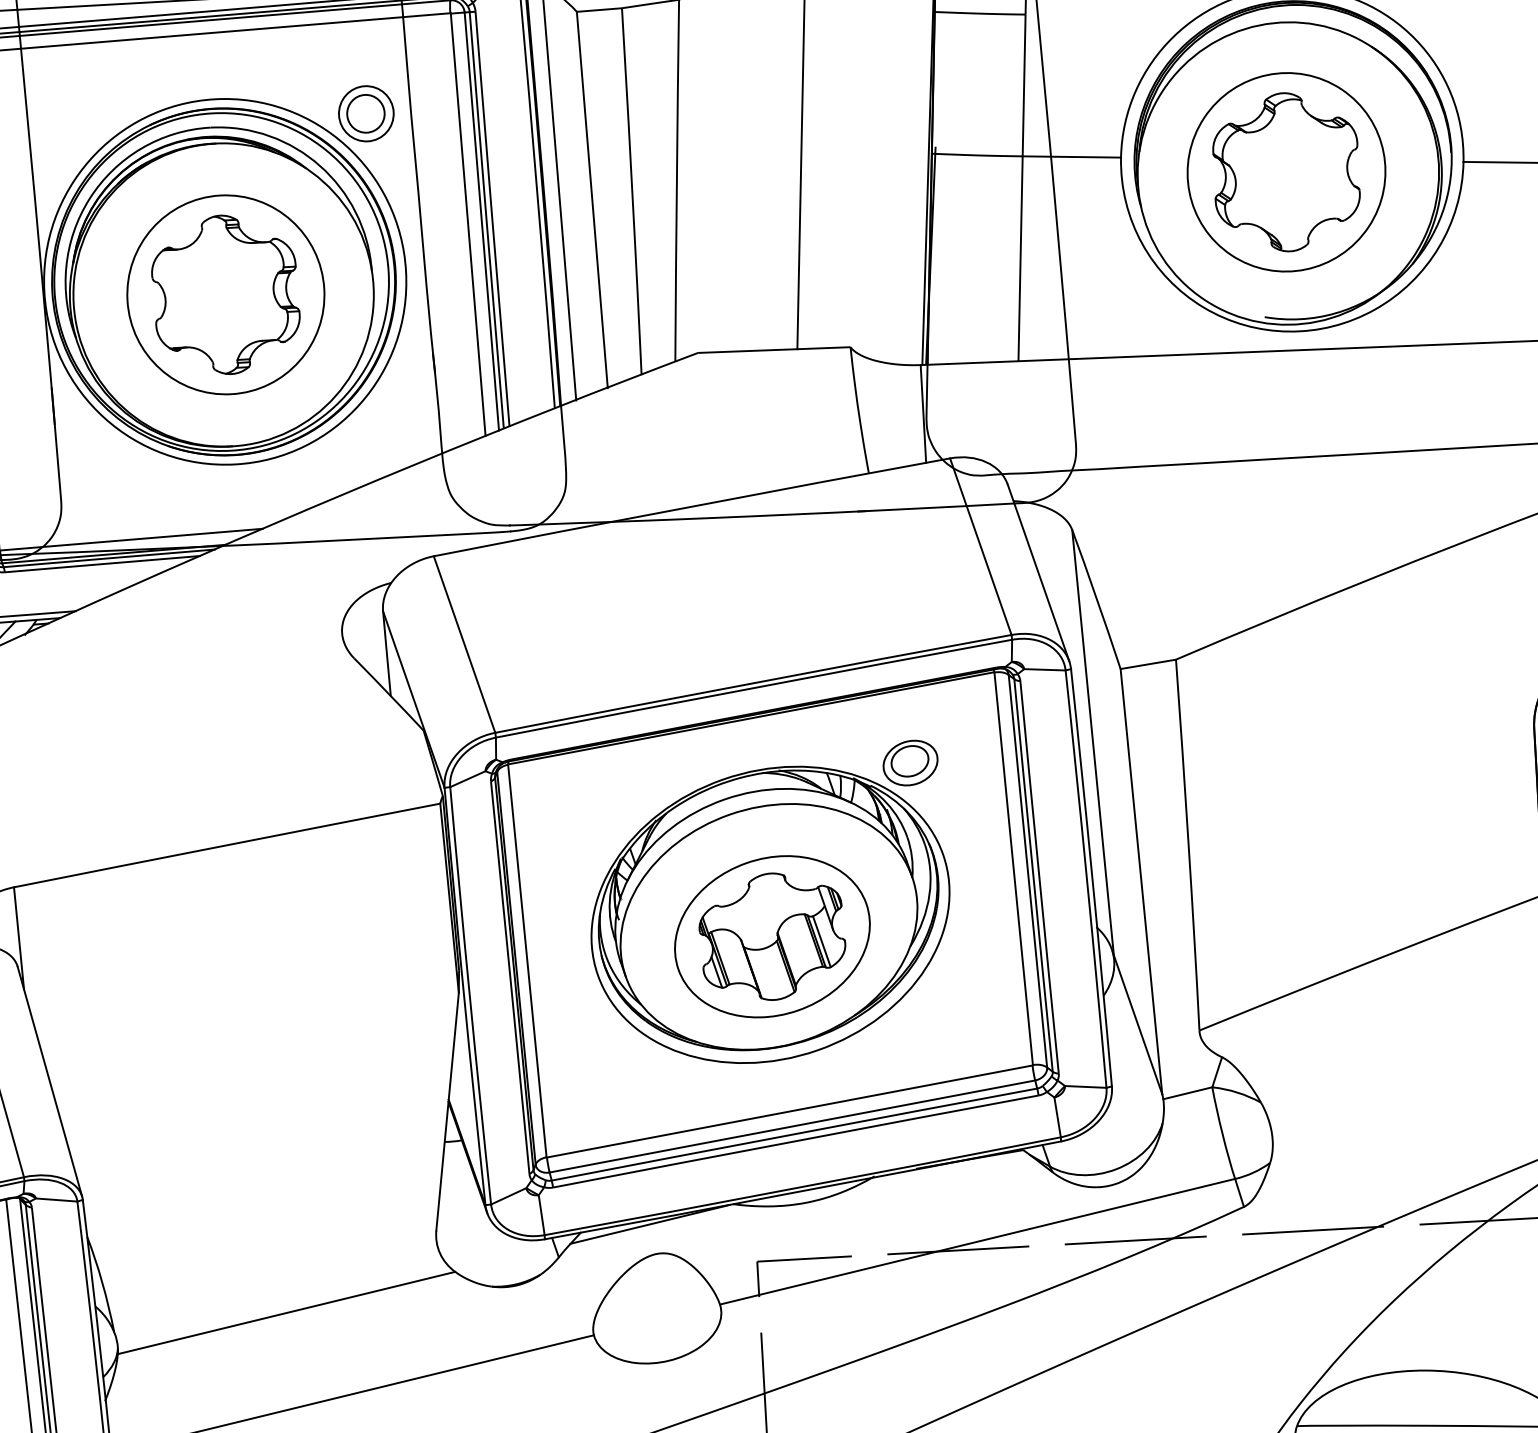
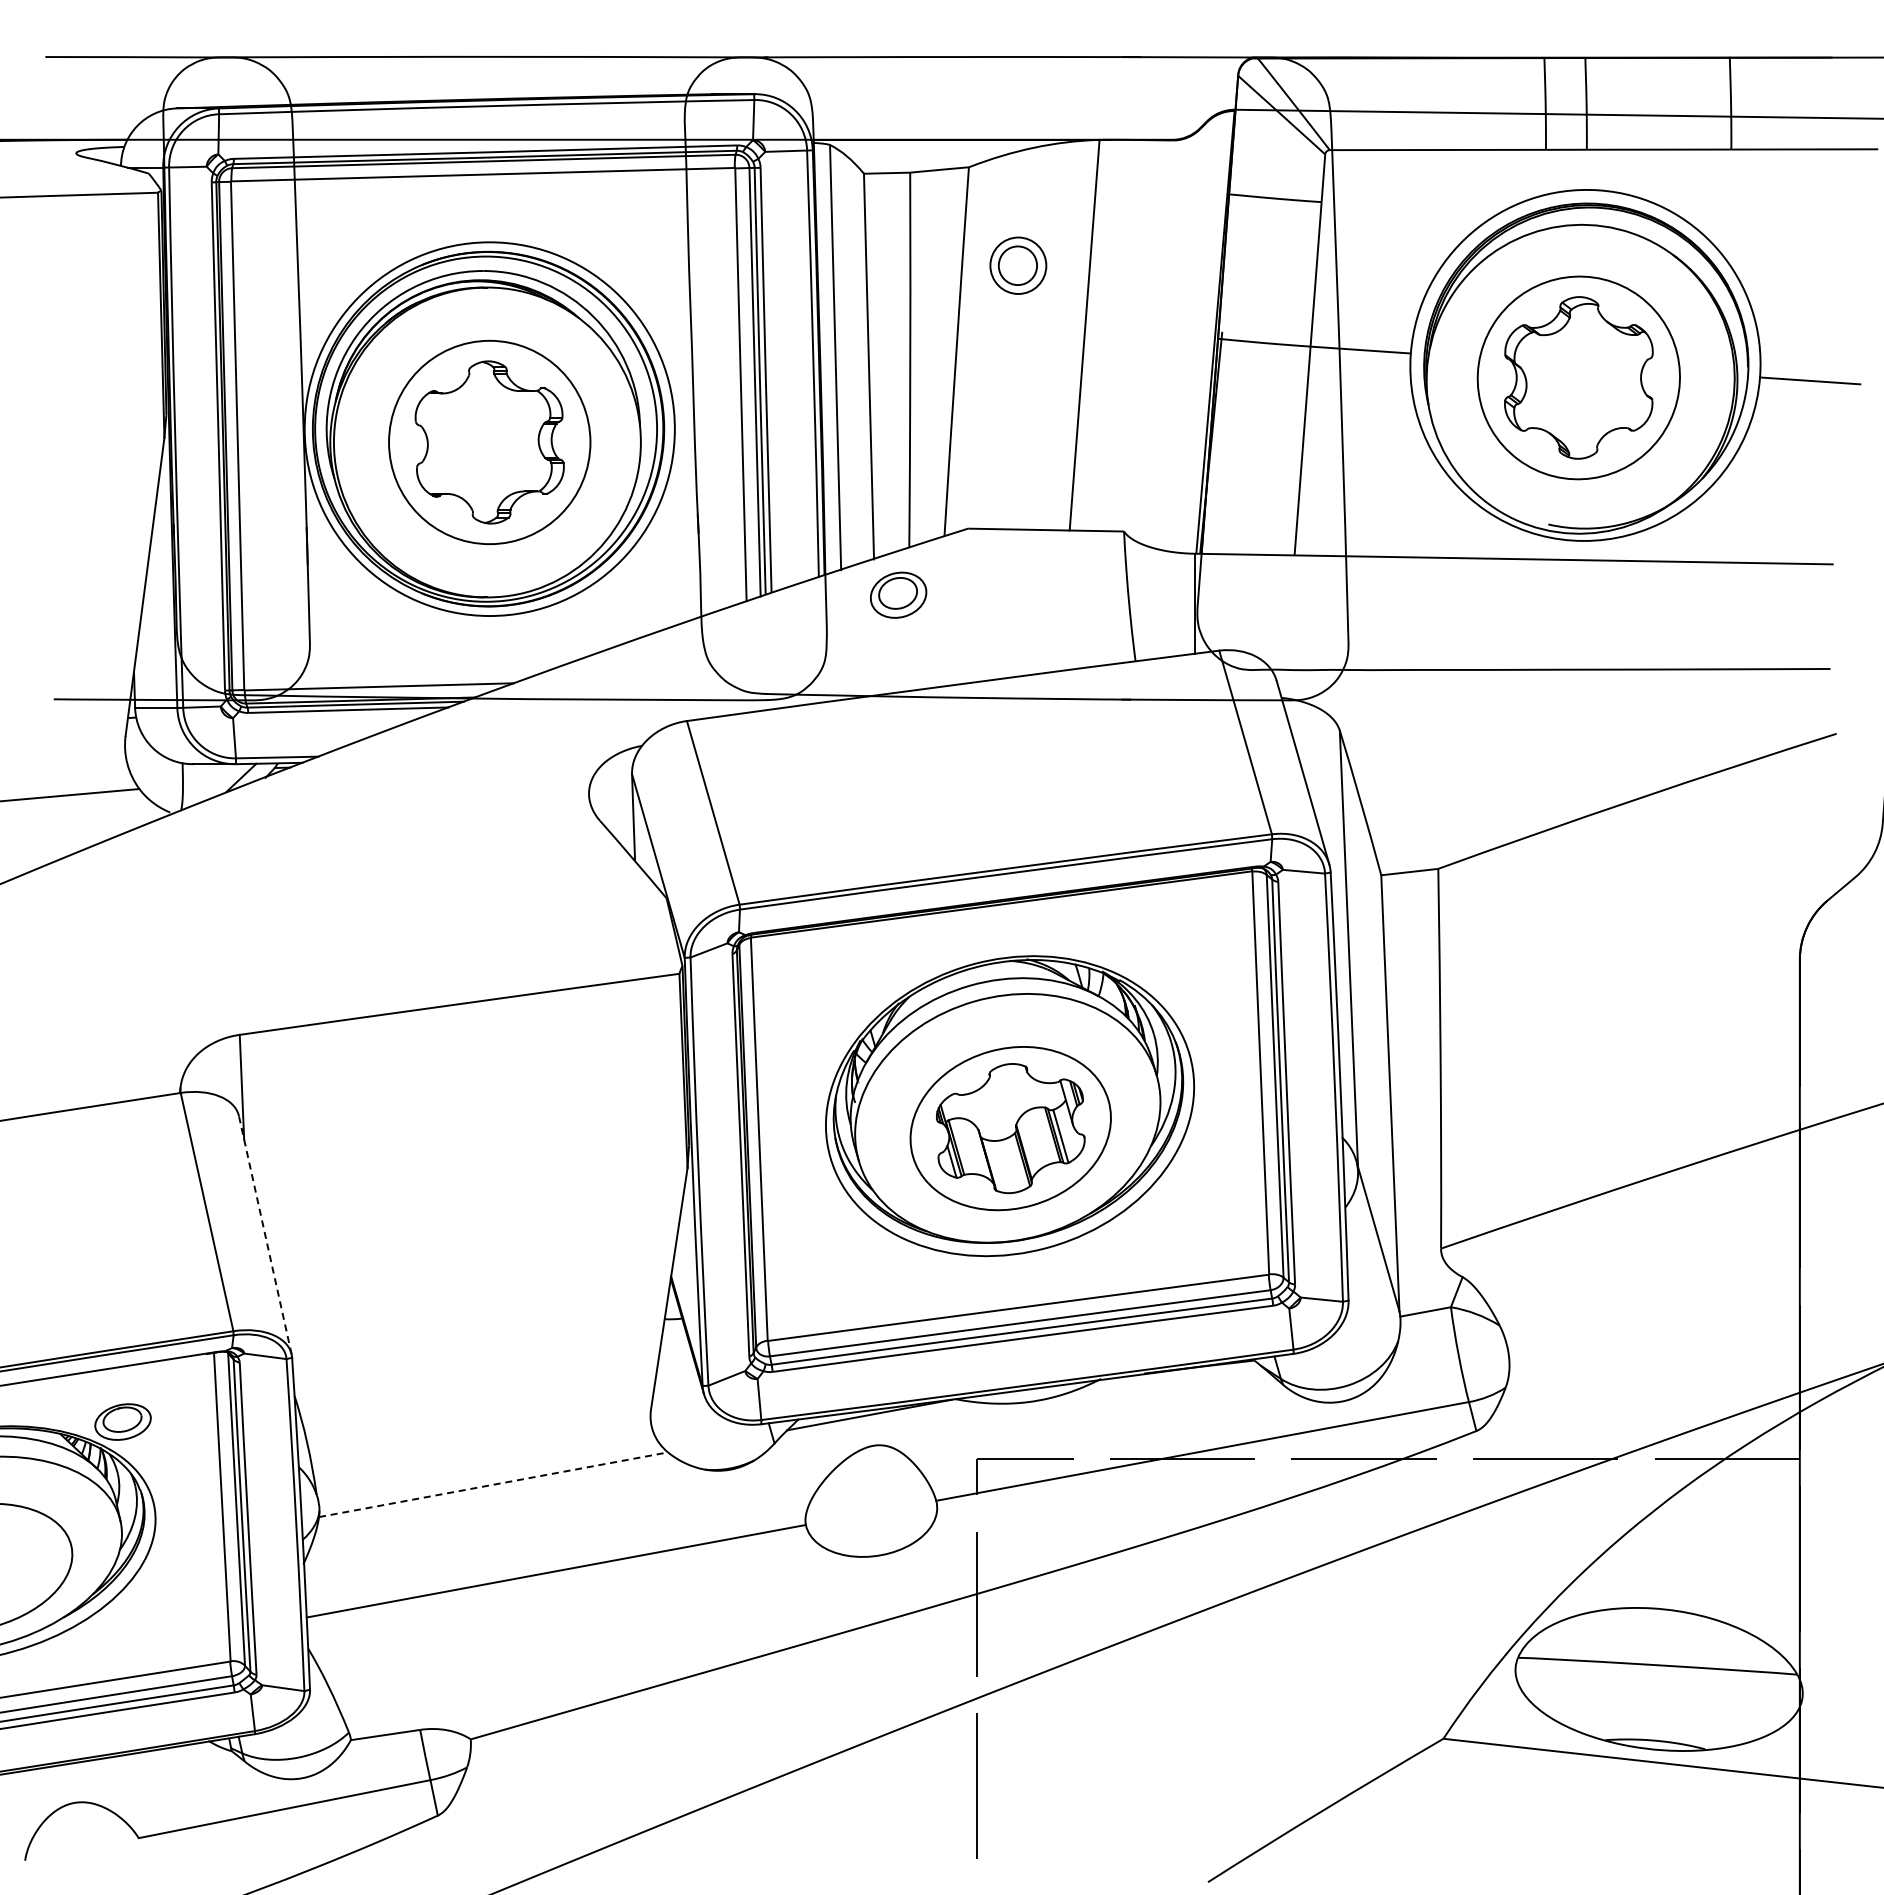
part: (366, 113) -> (1018, 265), moved
part: (910, 762) -> (898, 594), moved
line: (50, 1080) -> (265, 1234), solid -> dashed
line: (287, 1312) -> (494, 1484), solid -> dashed

